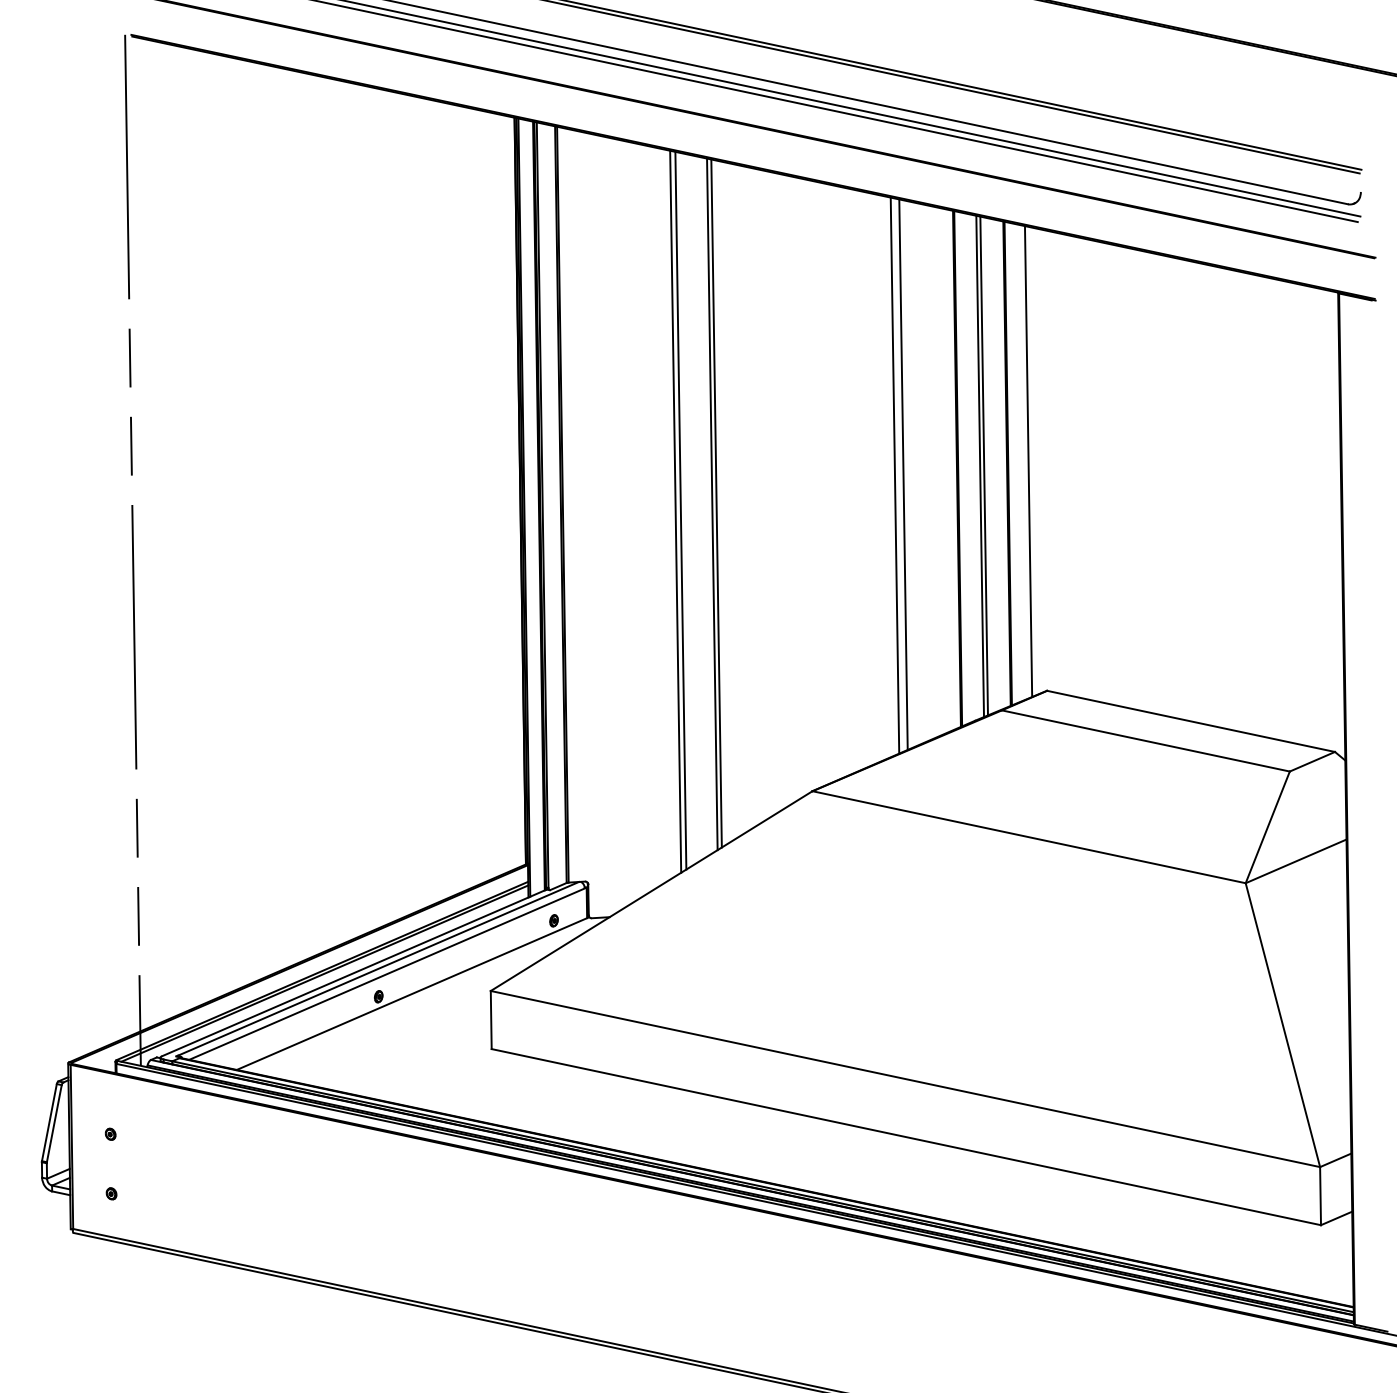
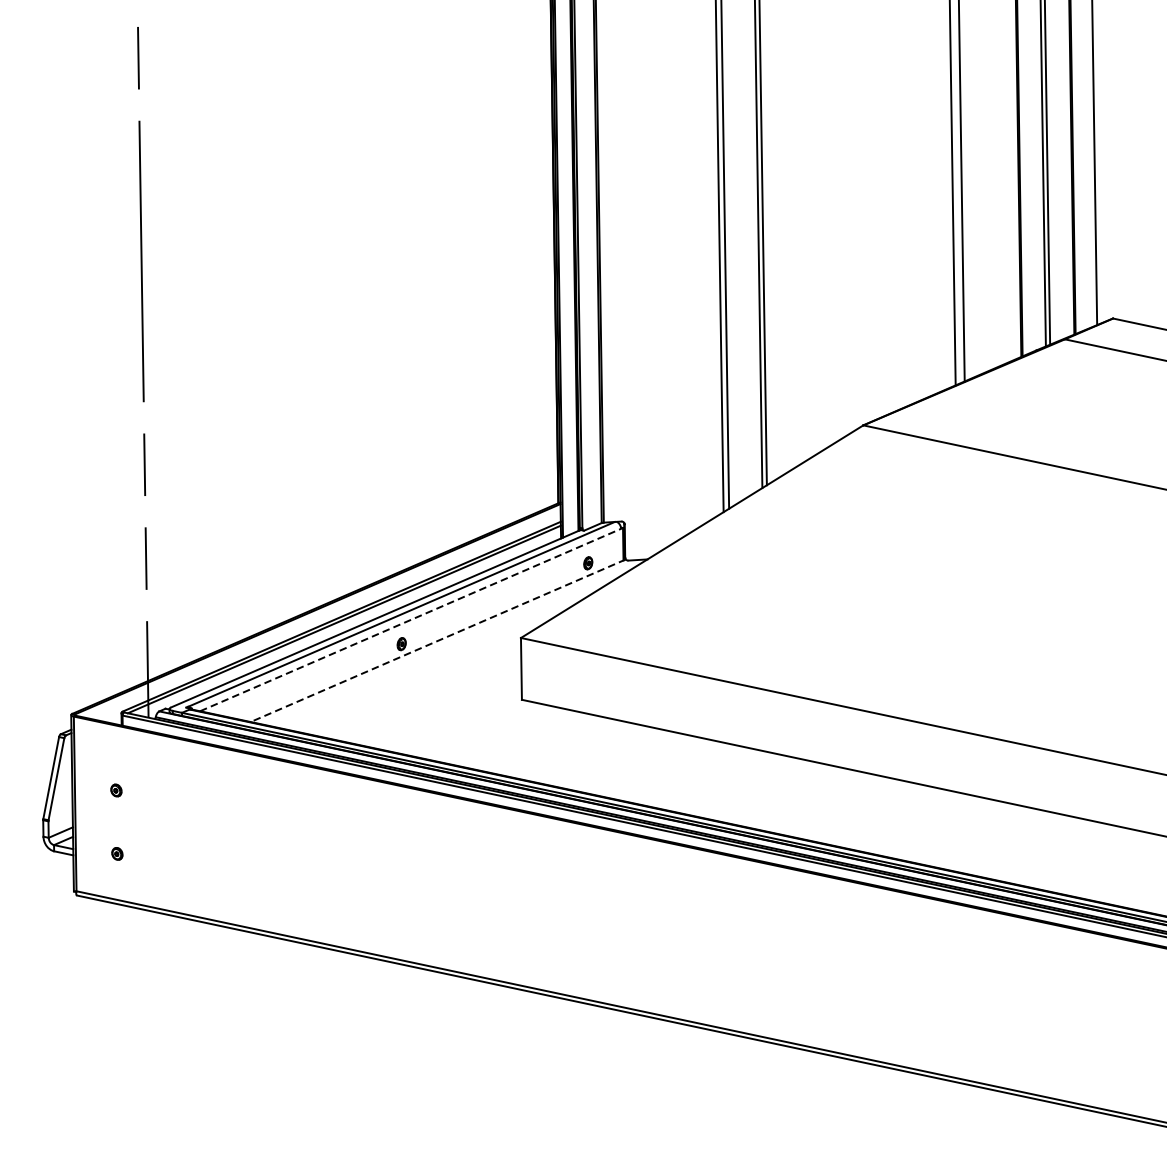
line: (387, 973) -> (411, 619), solid -> dashed
line: (412, 993) -> (437, 640), solid -> dashed

